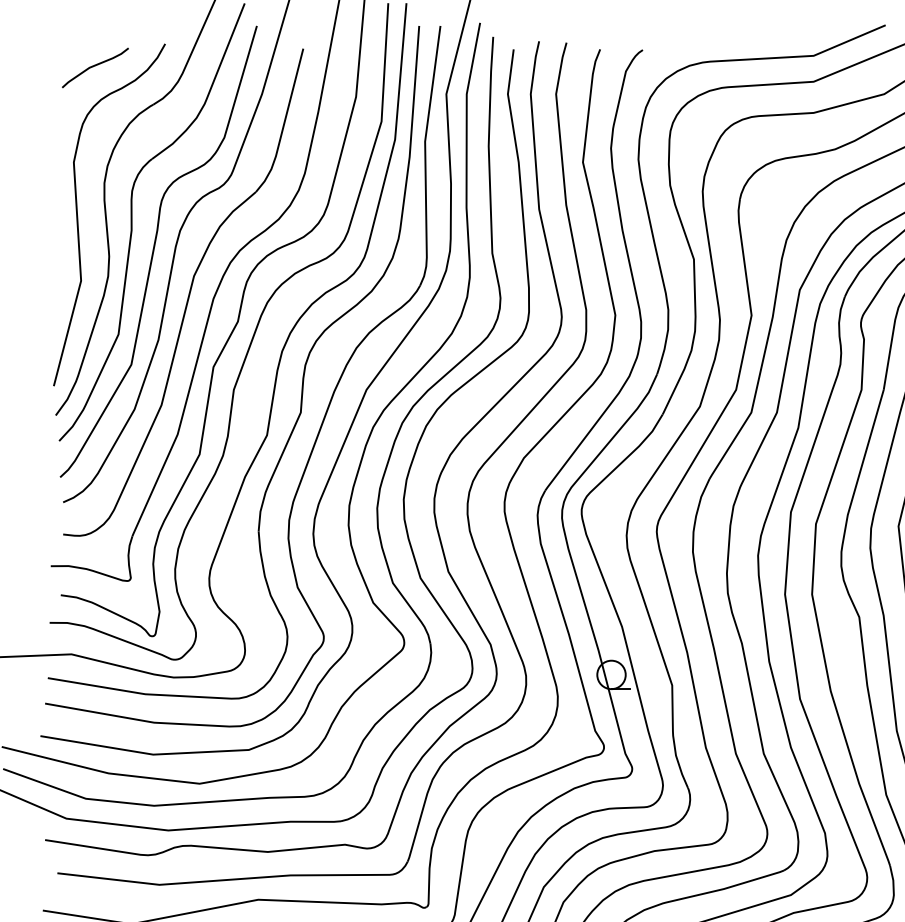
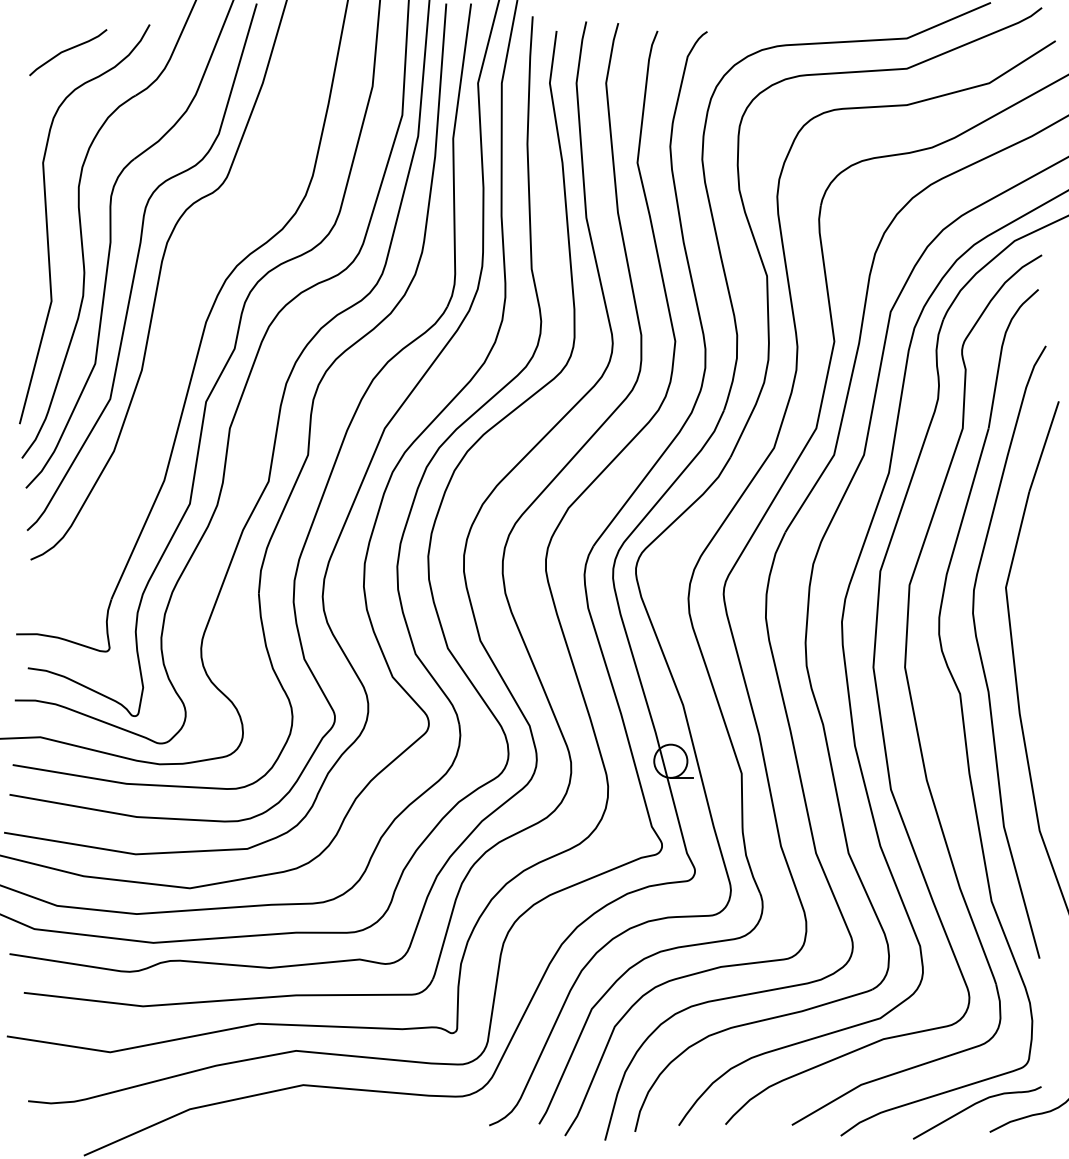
part: (188, 292) -> (177, 314), removed

